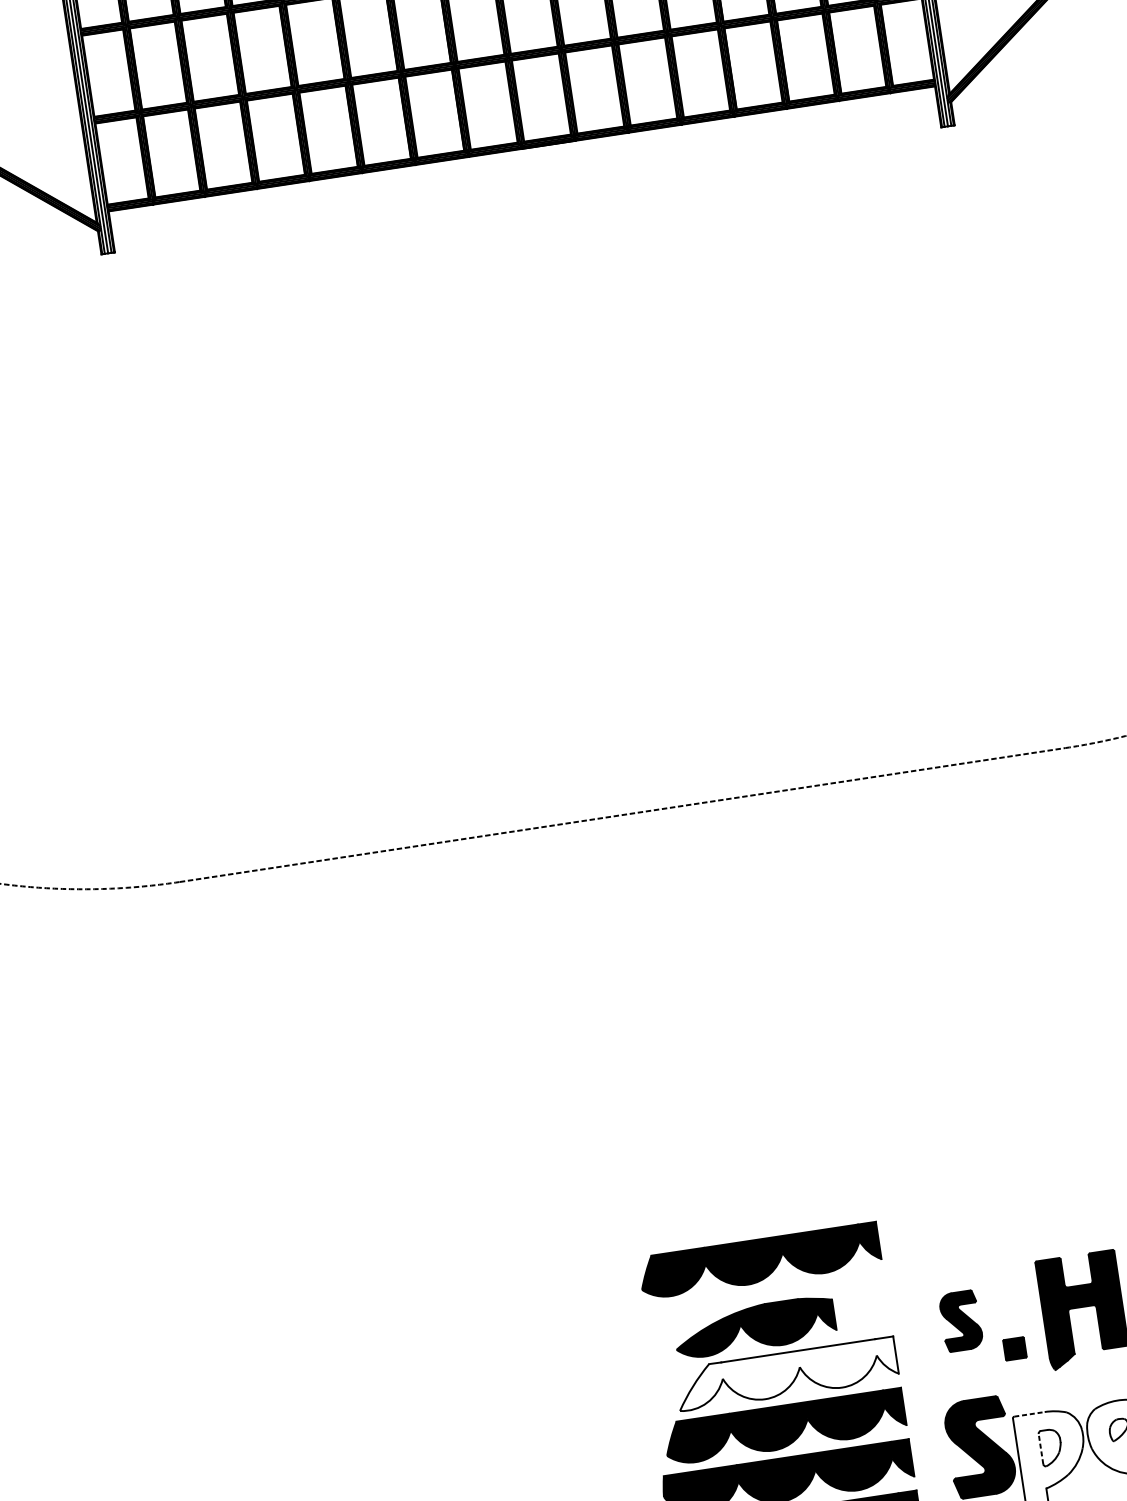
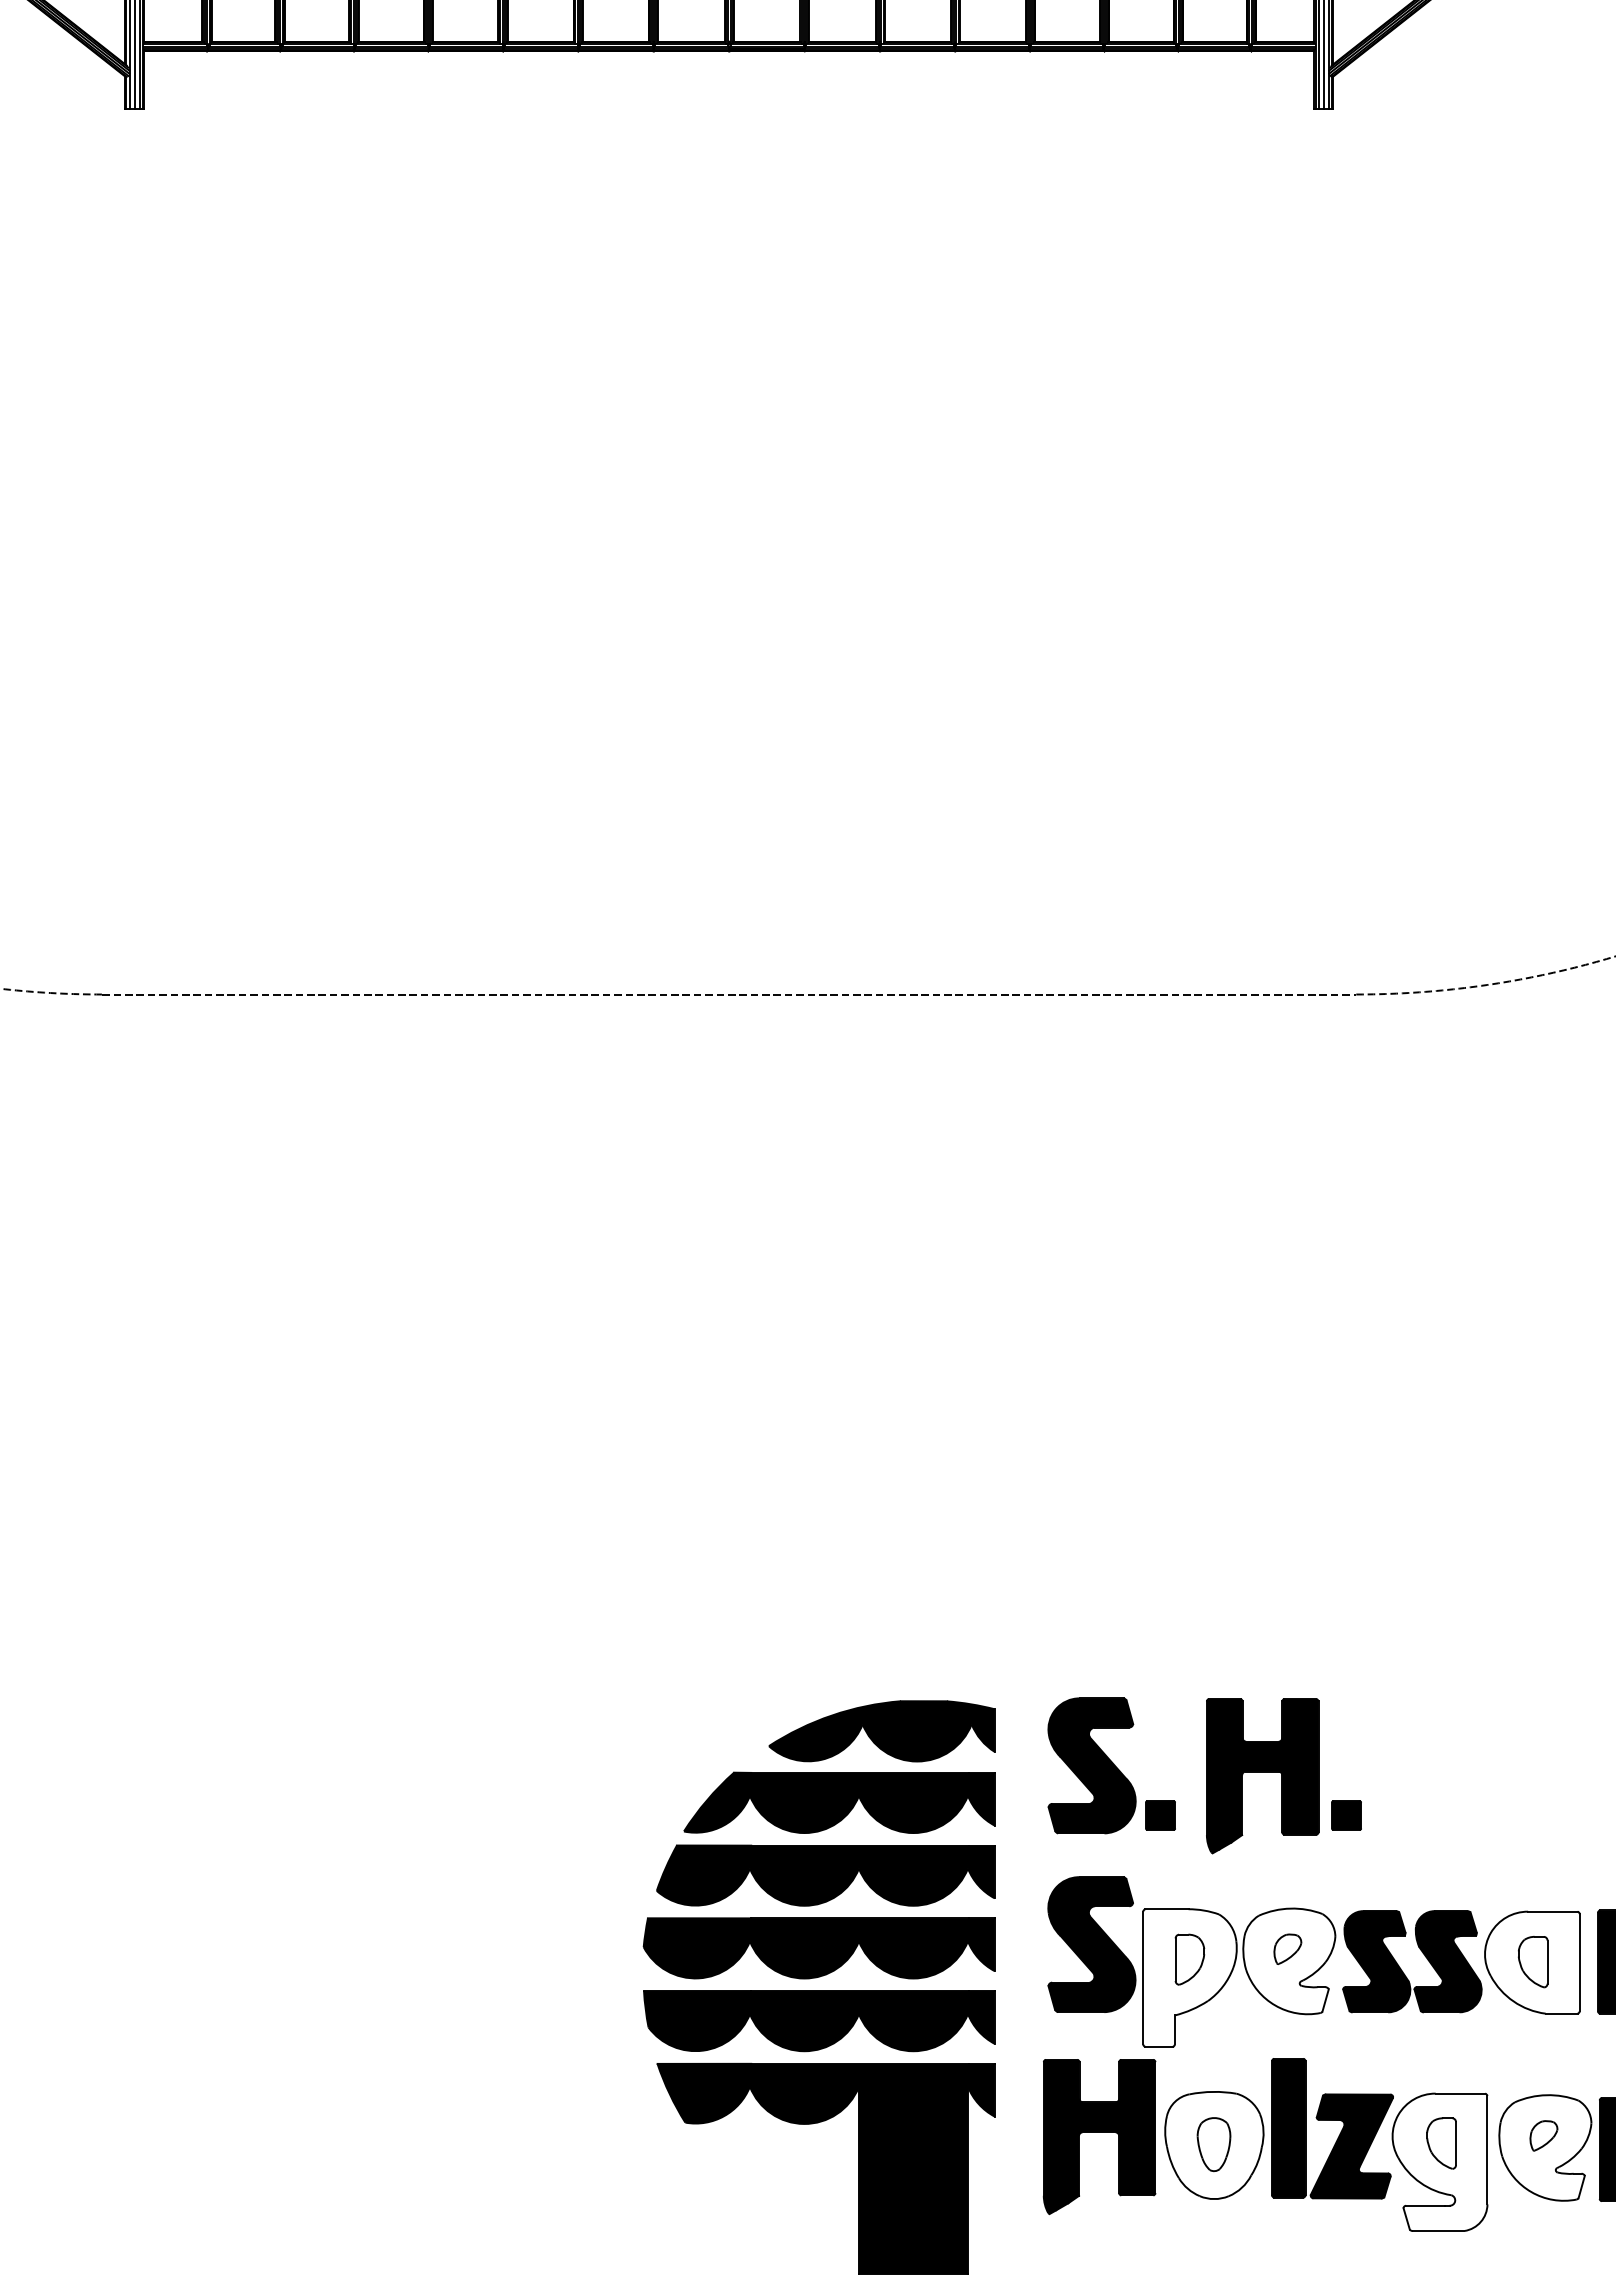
part: (759, 1261) -> (825, 1640), removed
part: (960, 1320) -> (1091, 1765), size x1.67
part: (754, 1327) -> (881, 1731), moved
fill: (786, 1373) -> (839, 1802), added
line: (1029, 1414) -> (1166, 1909), dashed -> solid
line: (1040, 1448) -> (1175, 1959), dashed -> solid

